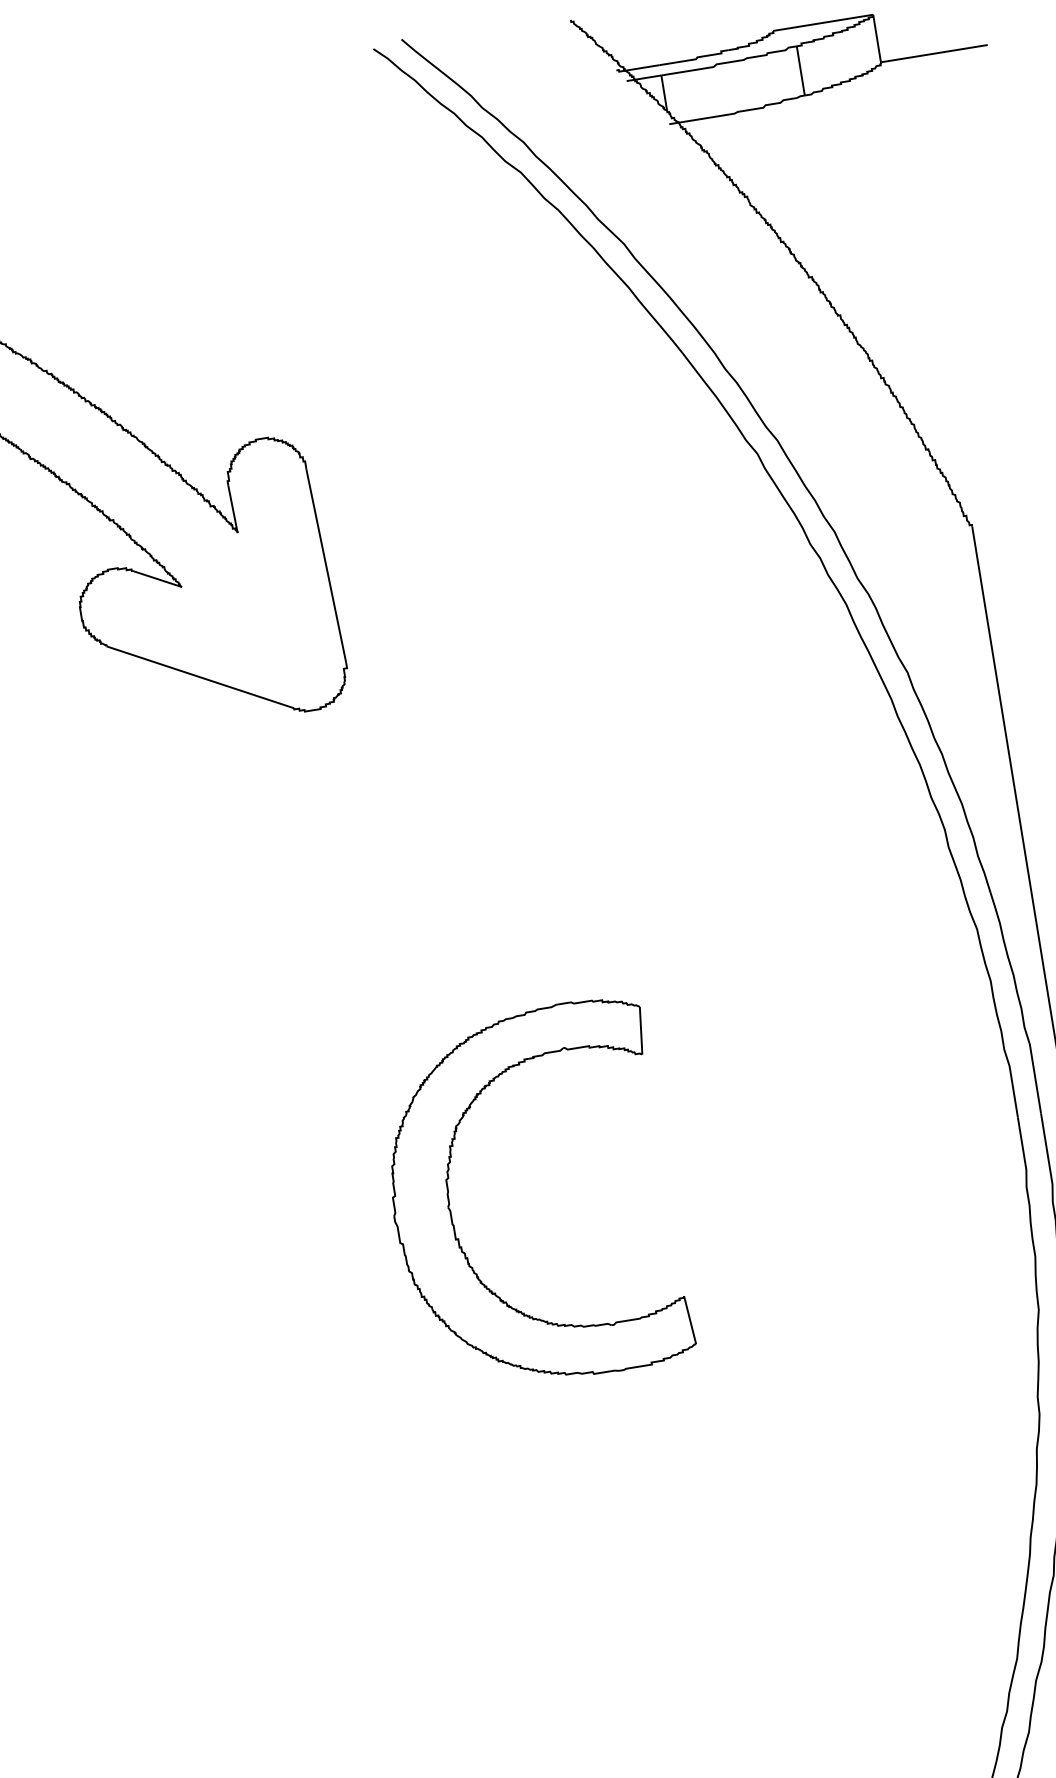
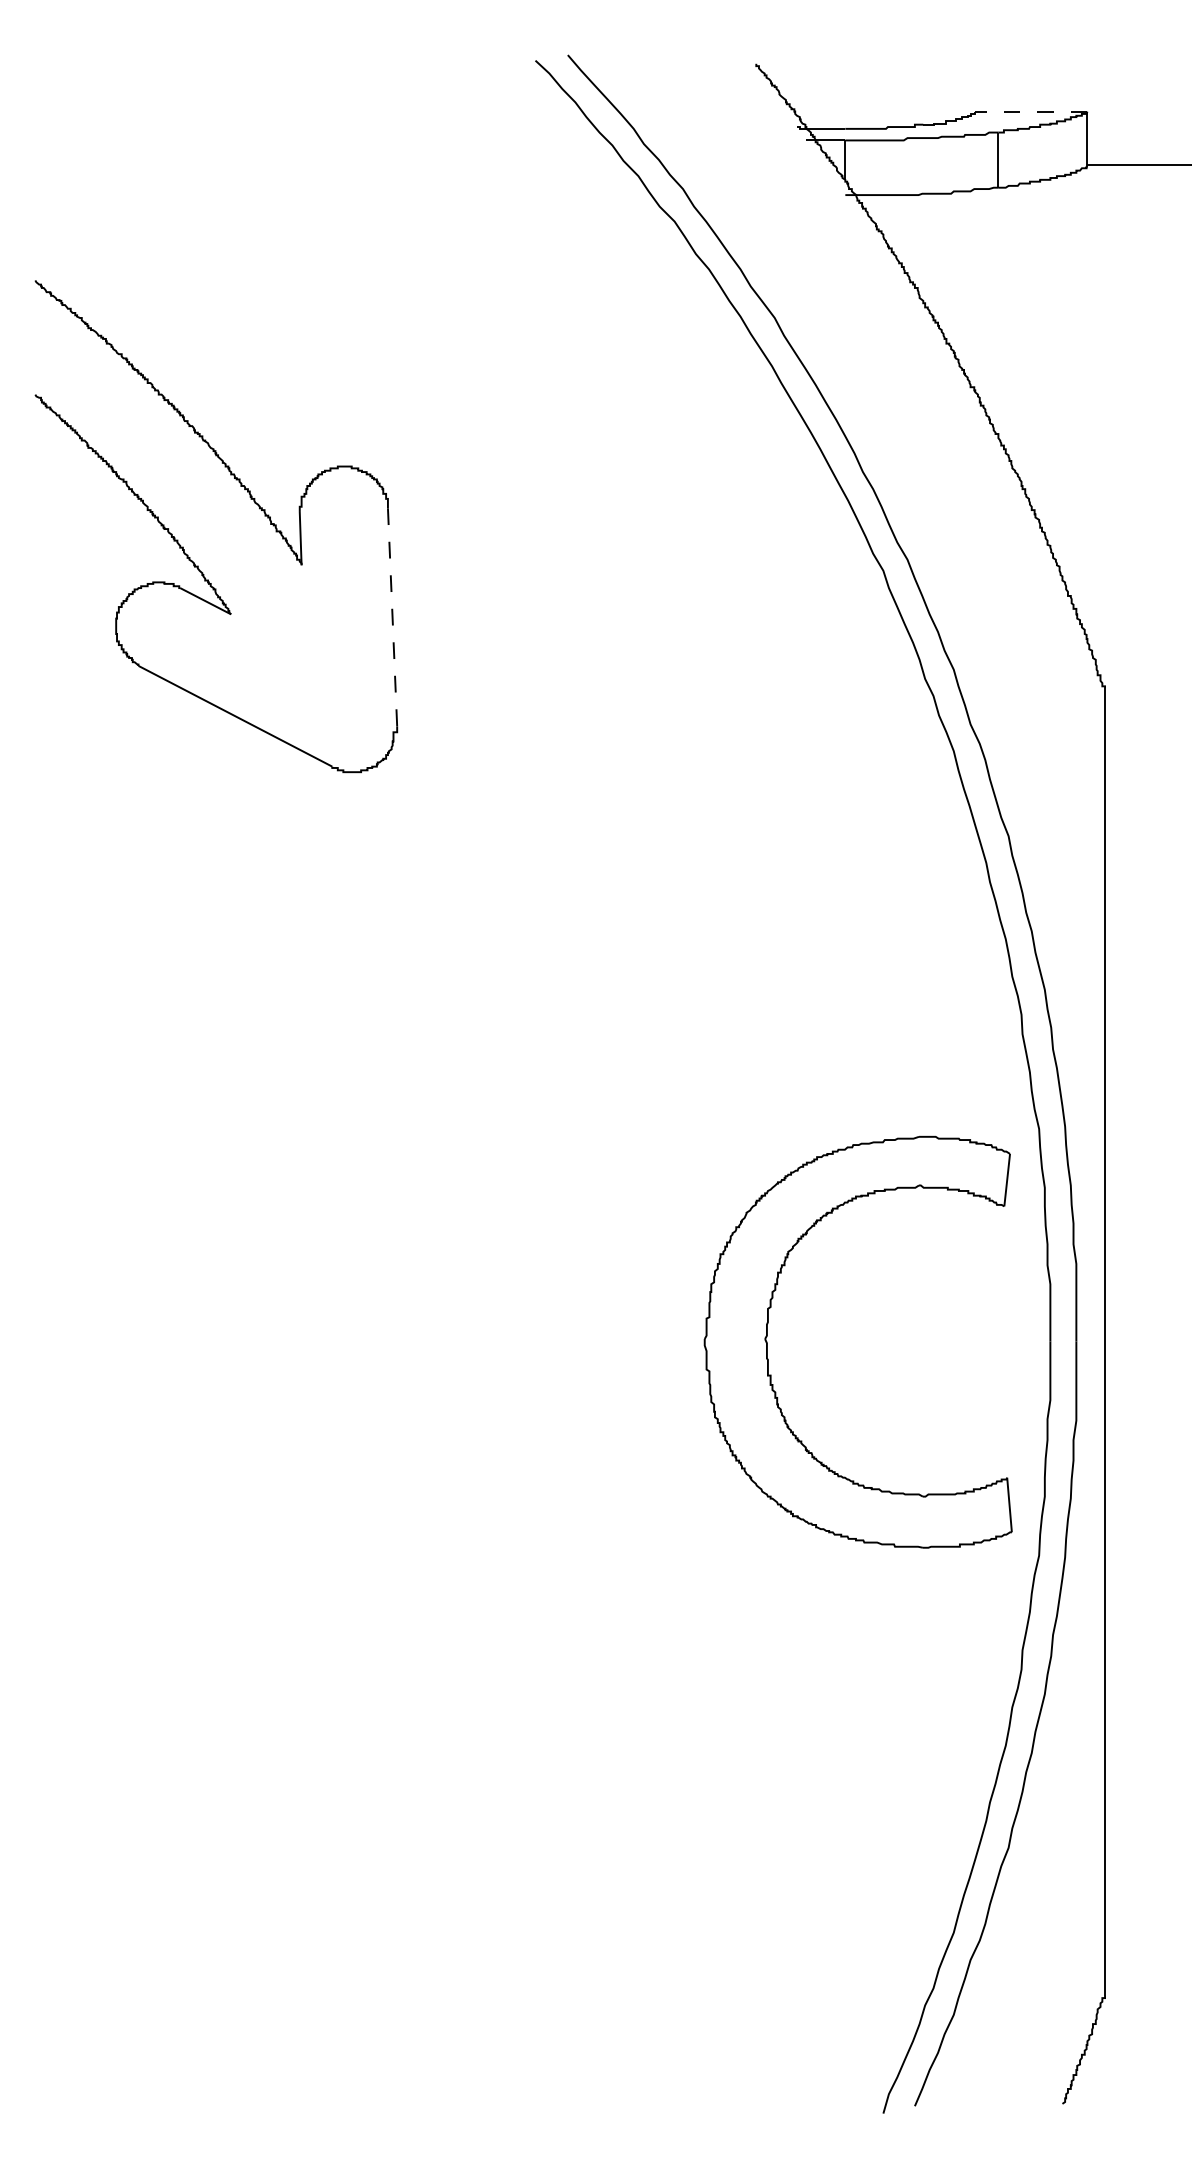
line: (822, 22) -> (1030, 111), solid -> dashed
line: (326, 566) -> (392, 617), solid -> dashed
part: (450, 1209) -> (767, 1341), moved

